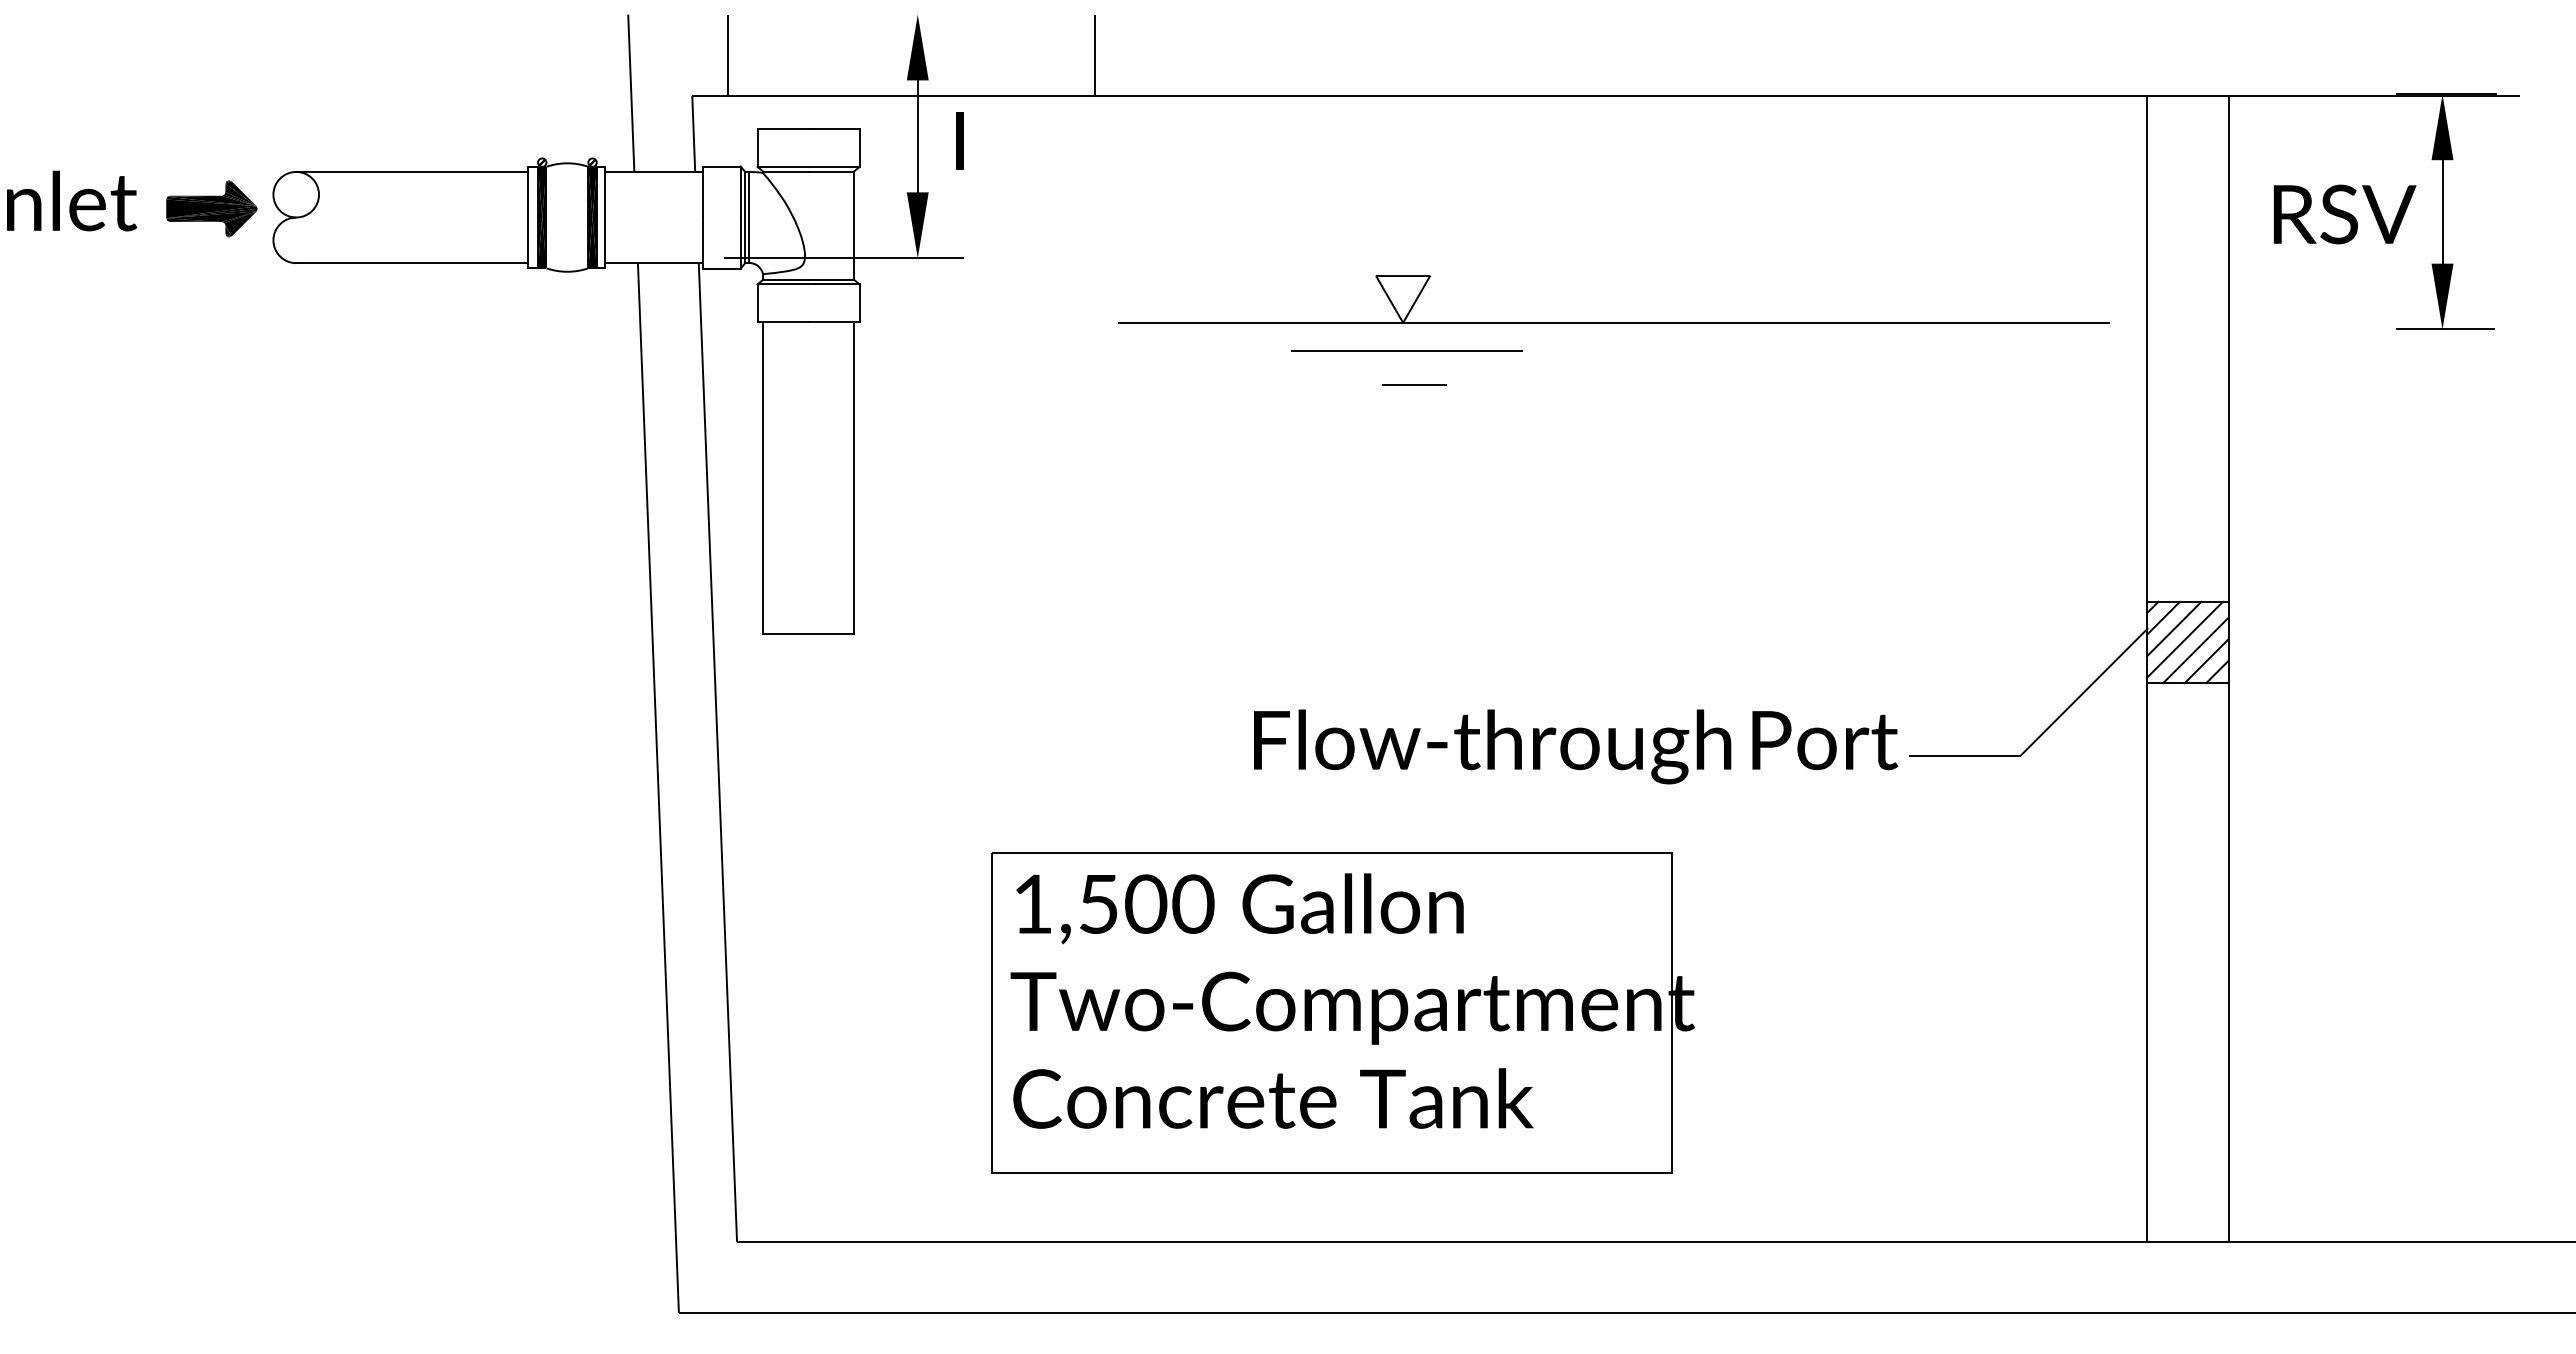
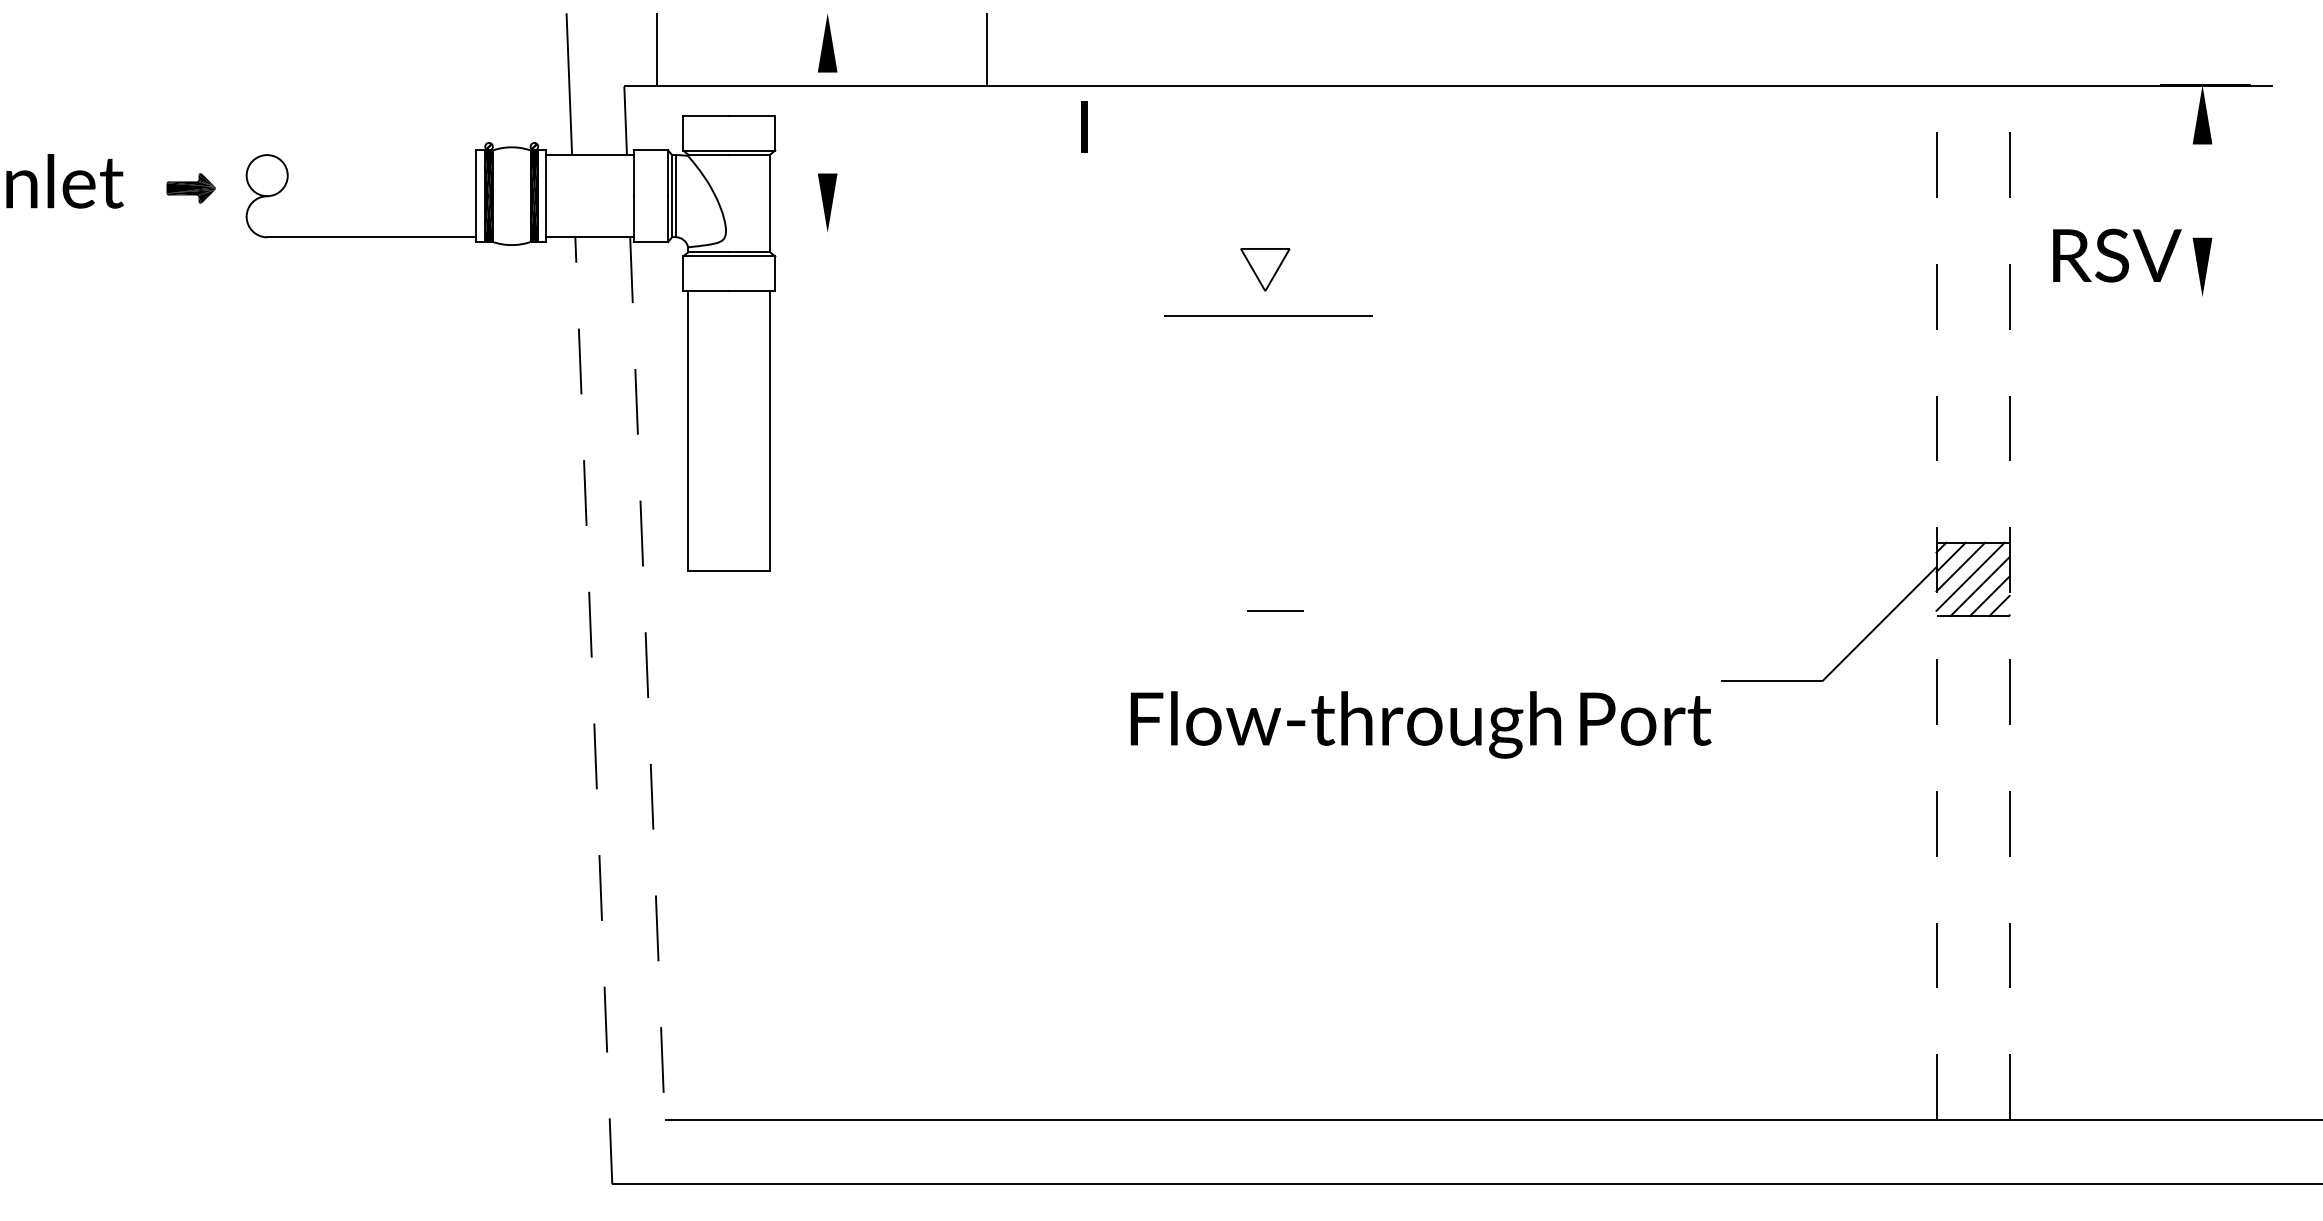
line: (917, 136) -> (827, 123), removed
text: (959, 140) -> (1084, 126), moved
line: (411, 171) -> (371, 154), removed
part: (211, 208) -> (190, 188), size x0.6
line: (2442, 211) -> (2202, 190), removed
text: (2344, 214) -> (2116, 255), moved
line: (844, 258) -> (761, 233), removed
line: (1613, 322) -> (1455, 290), removed
line: (2445, 329) -> (2205, 297), removed
line: (1414, 384) -> (1275, 610), moved
line: (2147, 668) -> (1936, 602), solid -> dashed
line: (2228, 668) -> (2009, 602), solid -> dashed
text: (1576, 746) -> (1421, 724), moved
line: (717, 752) -> (647, 678), solid -> dashed
line: (658, 787) -> (593, 710), solid -> dashed
part: (1342, 1012) -> (1210, 913), removed

